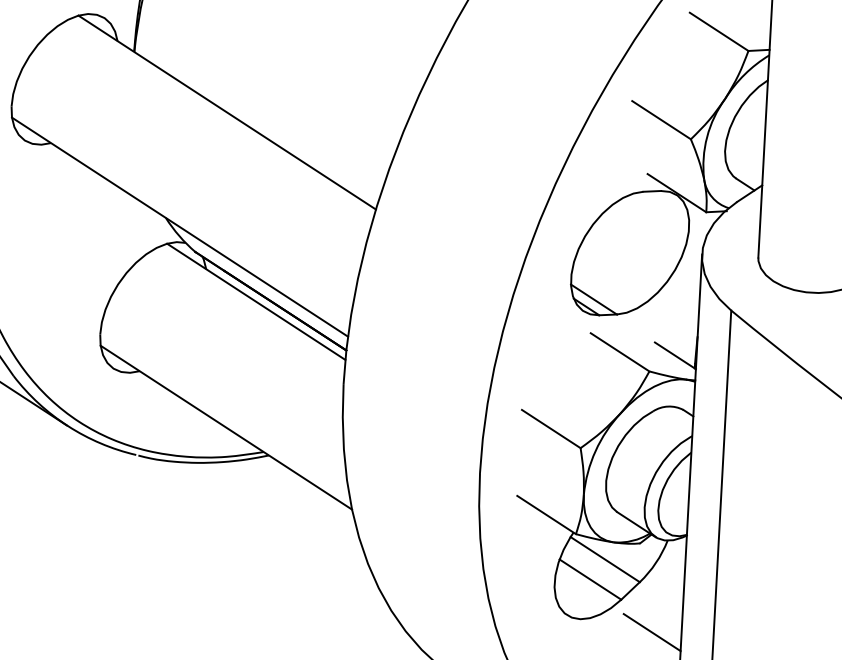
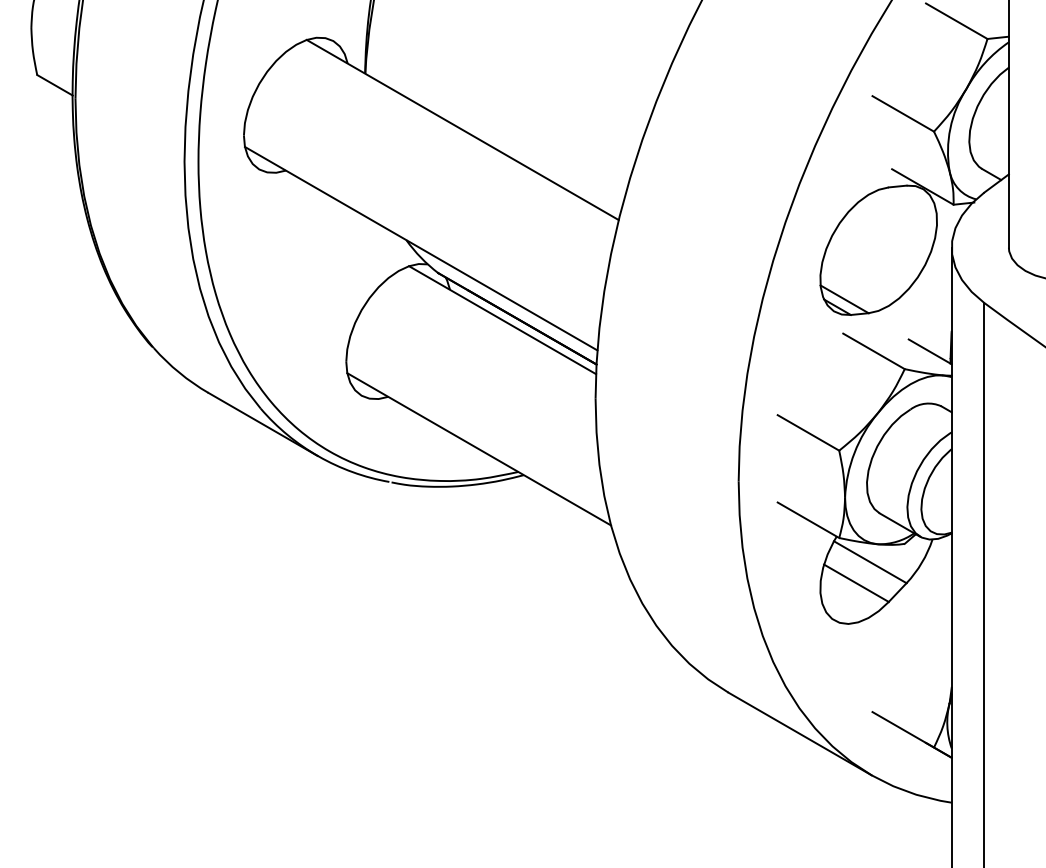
line: (651, 632) -> (921, 633), removed

